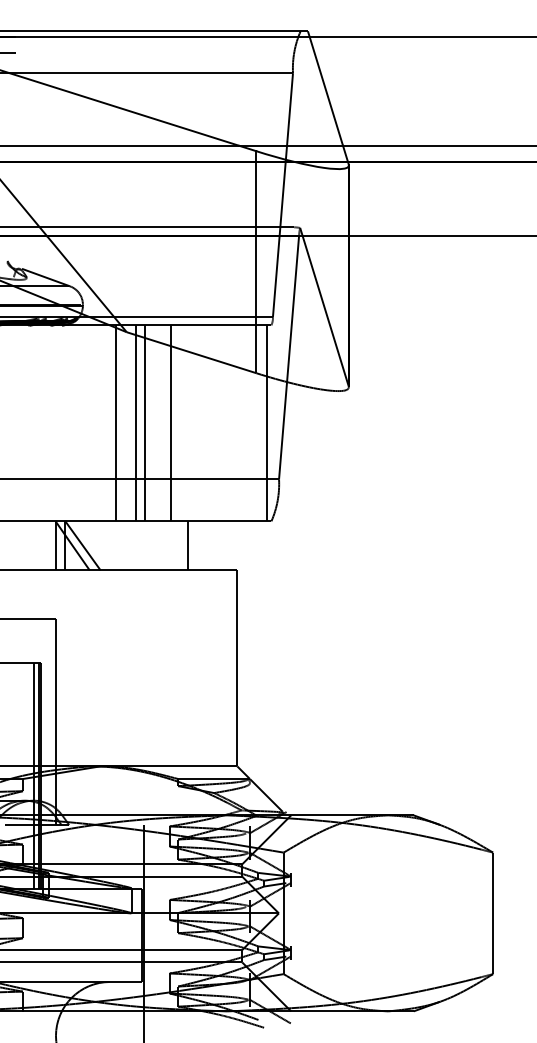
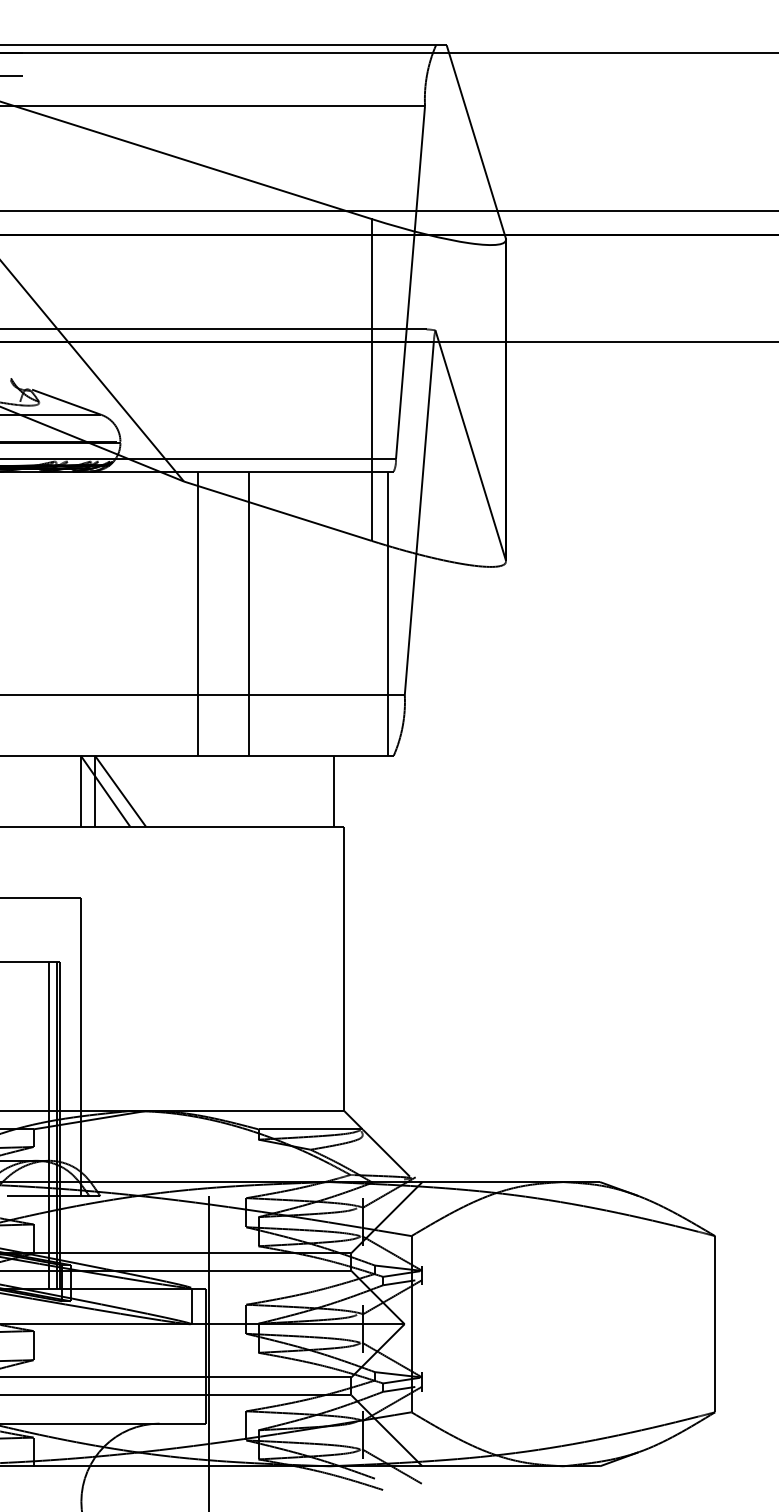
line: (115, 423) -> (167, 613), removed
line: (144, 423) -> (209, 613), removed
line: (188, 545) -> (334, 790), moved

